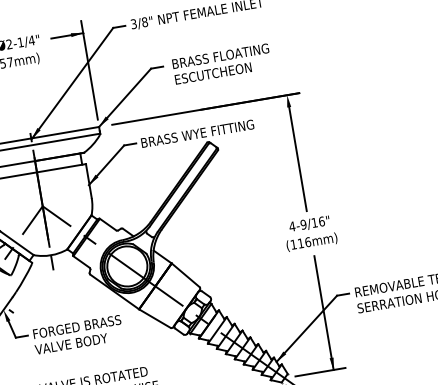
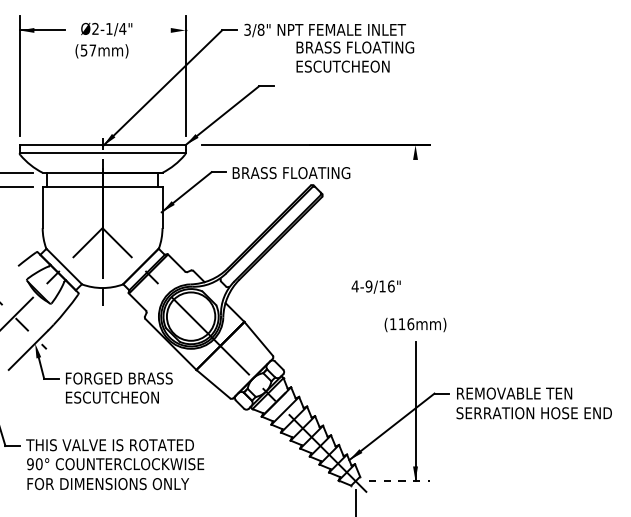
line: (66, 35) -> (165, 30), removed
text: (222, 63) -> (355, 56), moved
text: (217, 130) -> (325, 173), BRASS WYE FITTING -> BRASS FLOATING
line: (297, 158) -> (415, 222), removed
text: (308, 223) -> (375, 286), moved
text: (73, 343) -> (111, 397), VALVE BODY -> ESCUTCHEON
line: (320, 372) -> (399, 481), solid -> dashed

